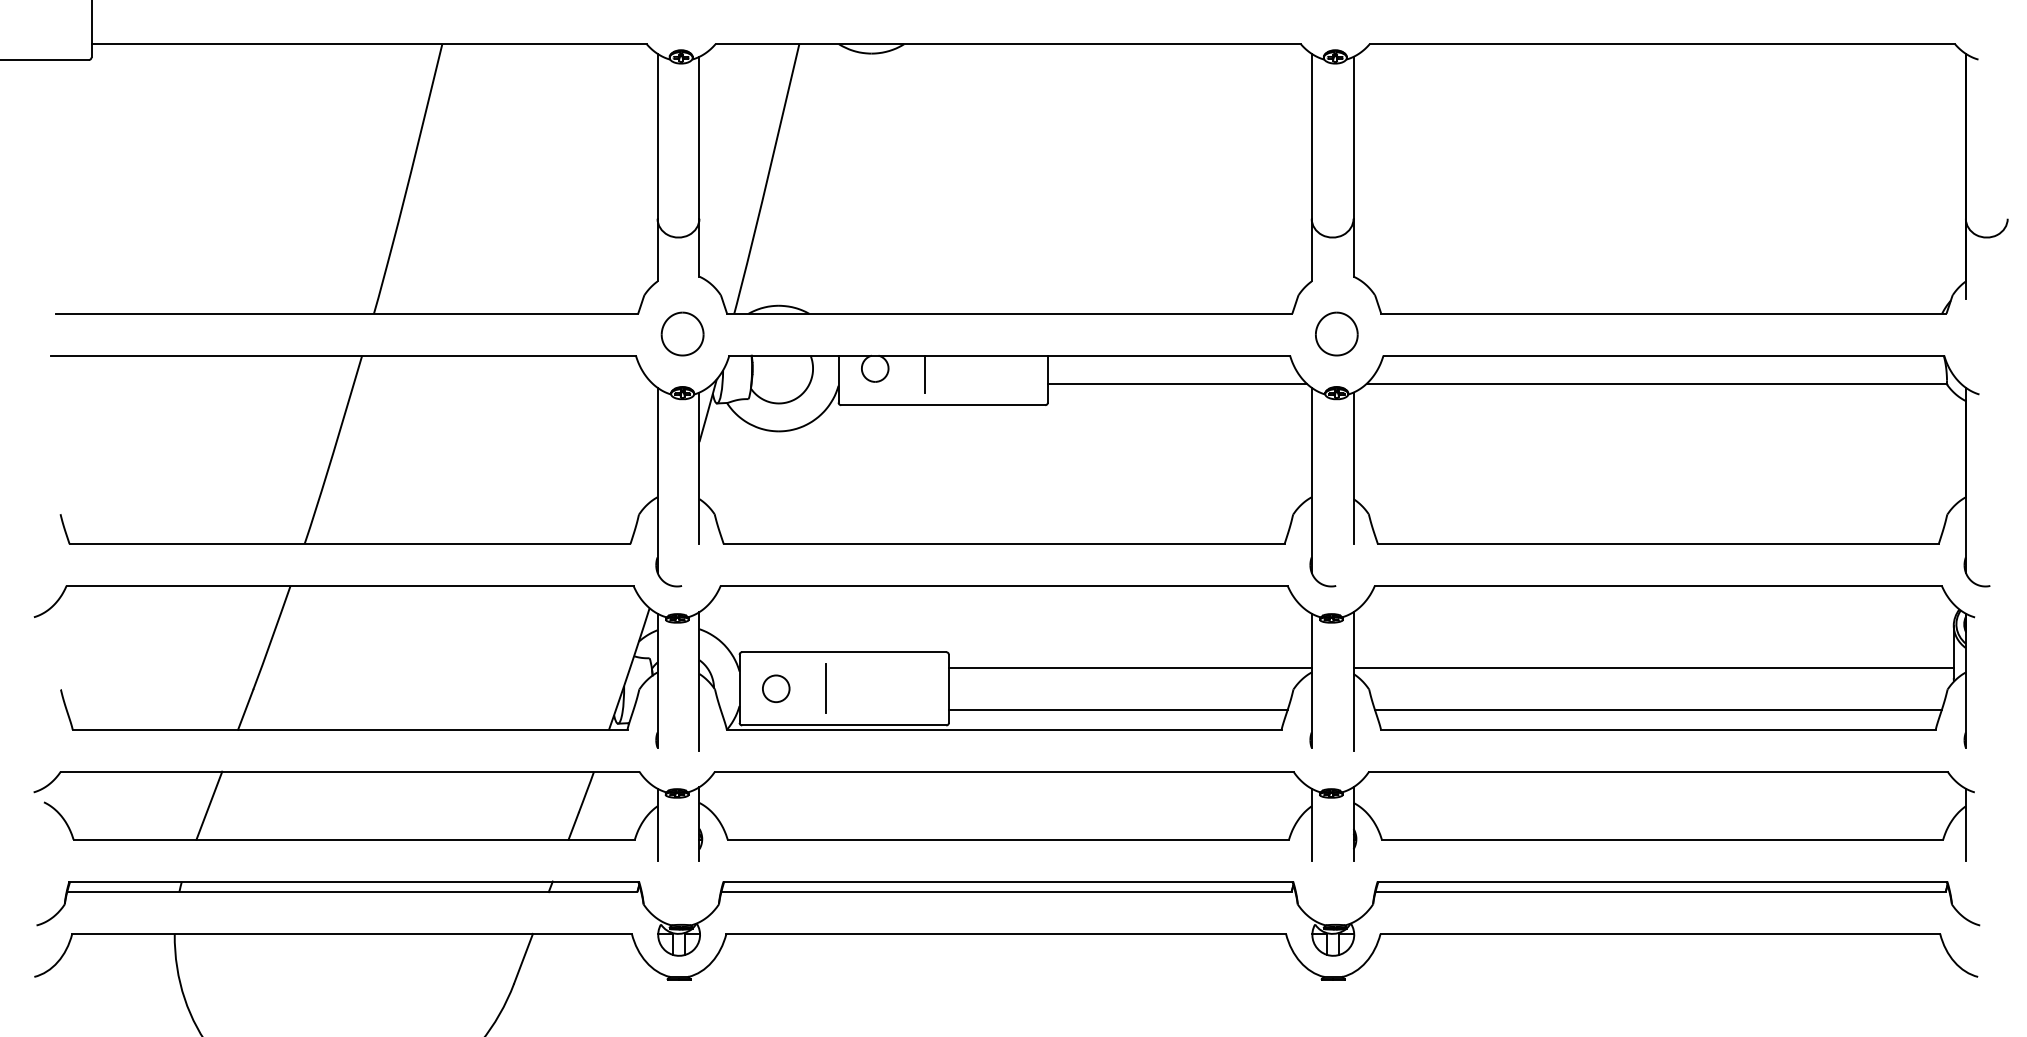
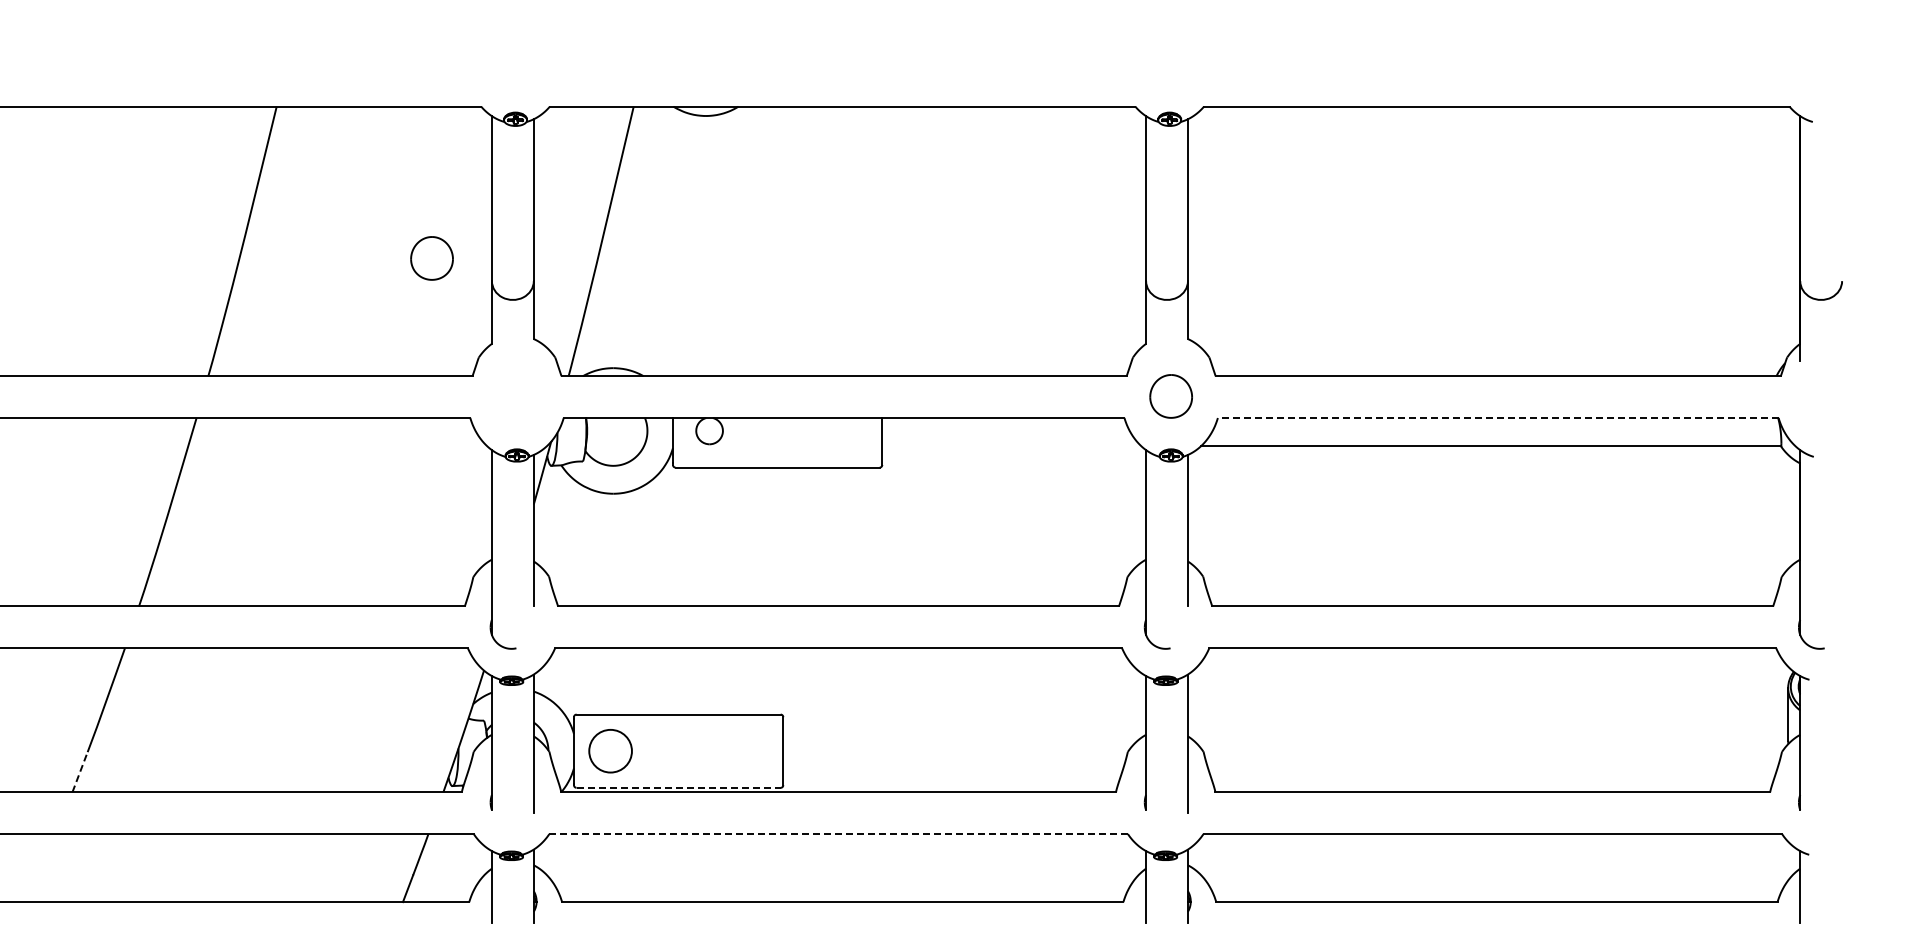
part: (682, 333) -> (431, 257), moved
line: (1663, 355) -> (1497, 417), solid -> dashed
line: (924, 374) -> (758, 436), removed
line: (1176, 383) -> (1010, 445), removed
line: (1129, 667) -> (963, 729), removed
line: (1653, 667) -> (1487, 729), removed
circle: (775, 688) -> (609, 750), size x1.6
line: (825, 688) -> (659, 750), removed
line: (245, 709) -> (79, 771), solid -> dashed
line: (1117, 709) -> (951, 771), removed
line: (1657, 709) -> (1491, 771), removed
line: (844, 725) -> (678, 787), solid -> dashed
line: (1003, 771) -> (837, 833), solid -> dashed
line: (209, 805) -> (43, 867), removed

